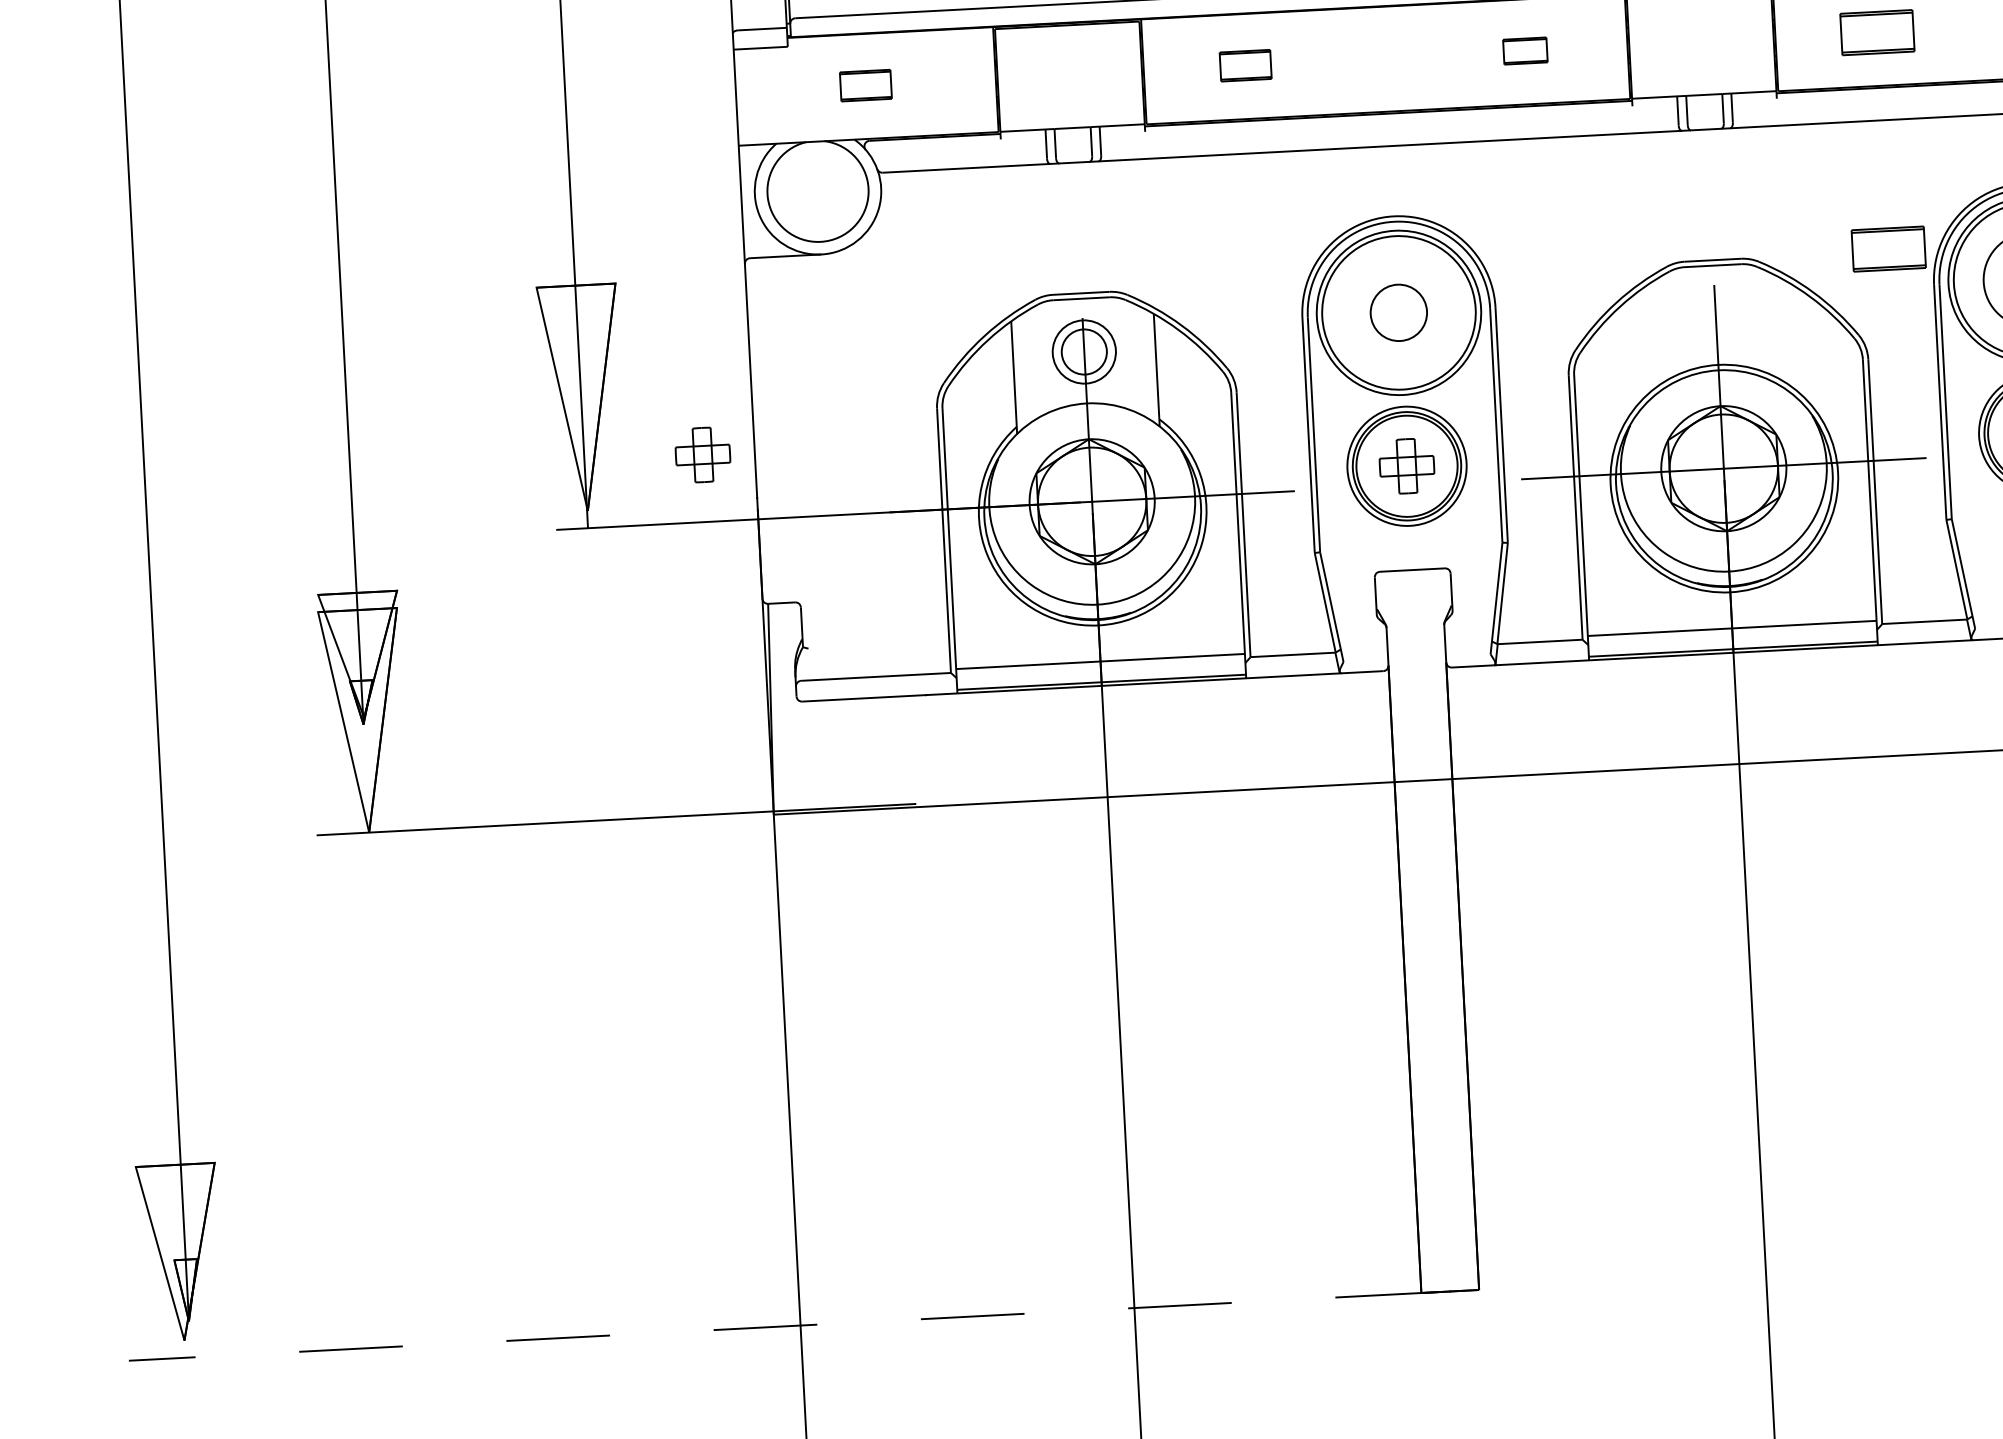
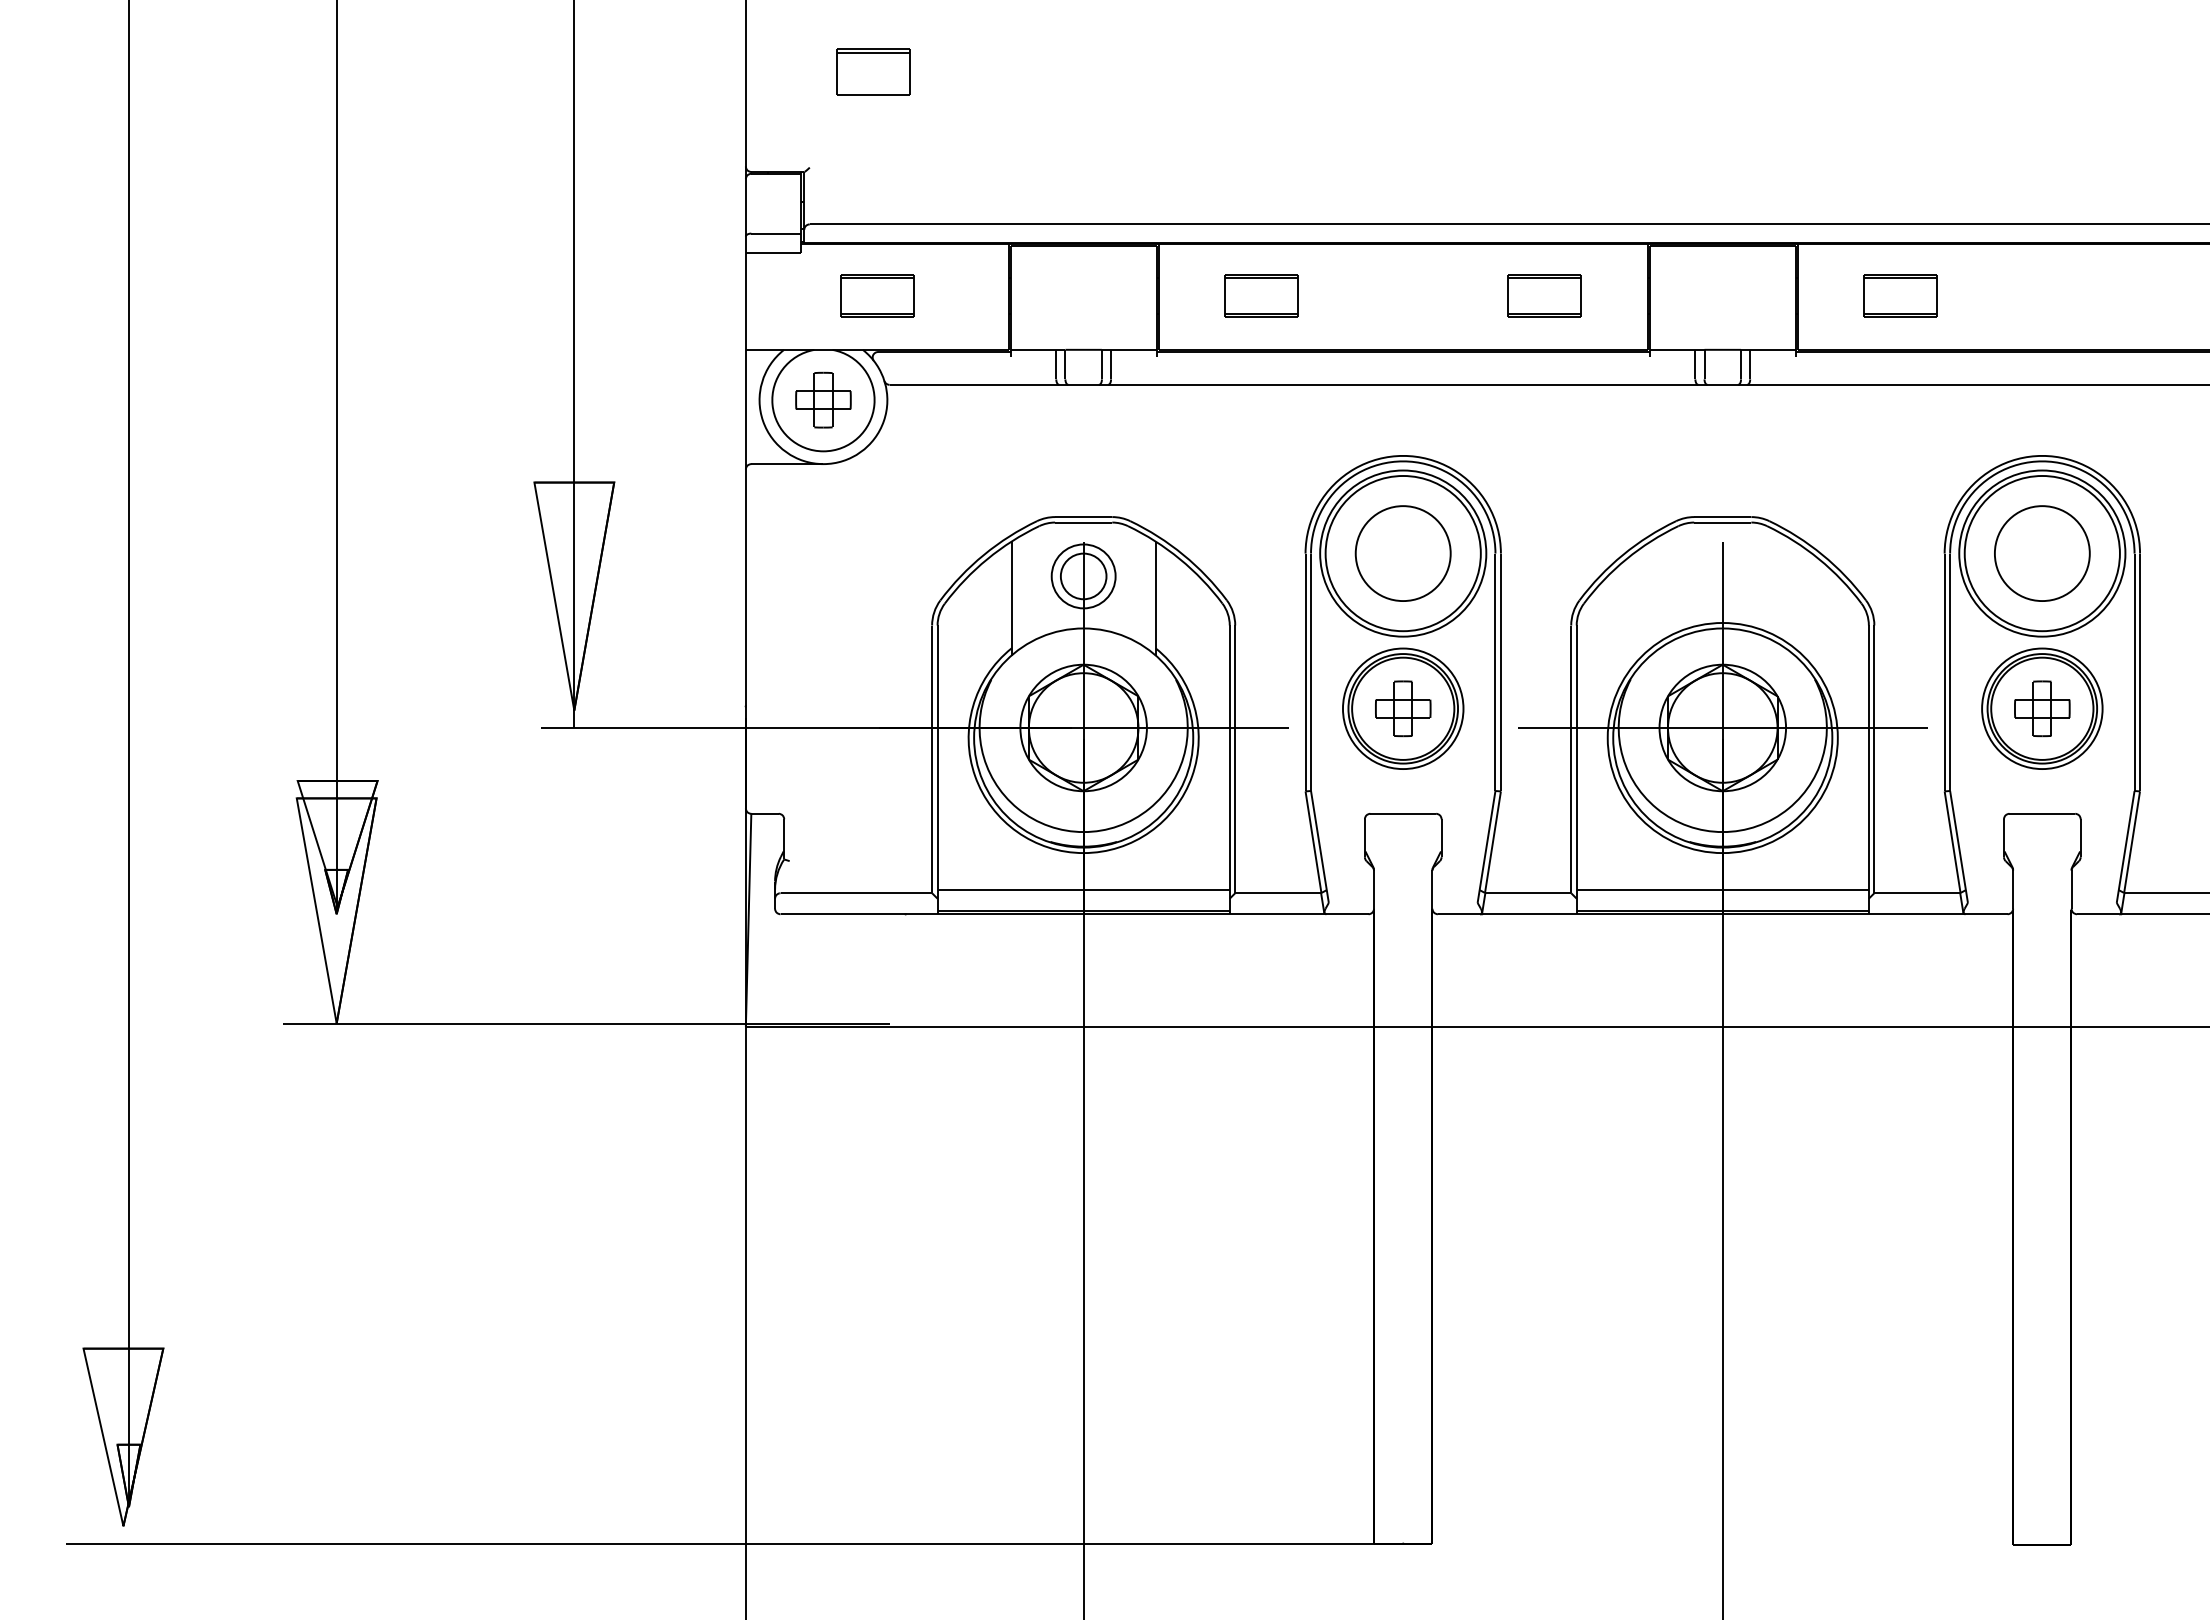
part: (1525, 50) -> (1544, 295), size x1.67
part: (1245, 65) -> (1261, 295), size x1.43
part: (866, 85) -> (877, 295), size x1.43
part: (1888, 248) -> (1900, 514), removed
part: (1398, 312) -> (1402, 553), size x1.67
part: (703, 454) -> (823, 399), moved
line: (784, 1326) -> (729, 1543), dashed -> solid

